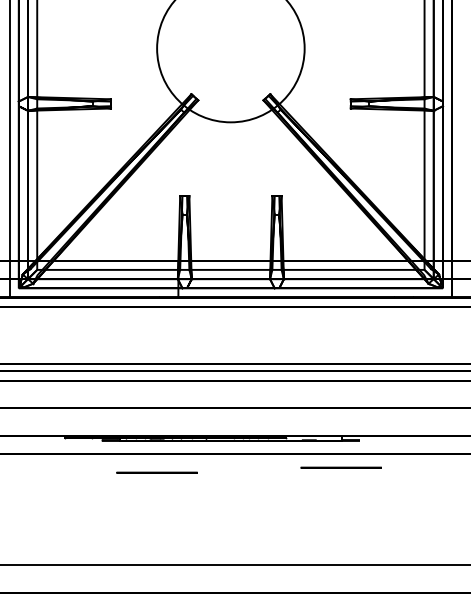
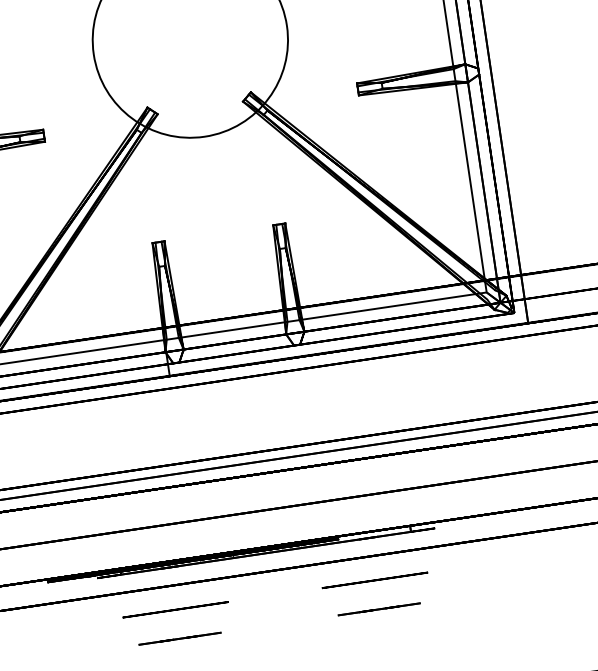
circle: (340, 467) -> (373, 580), moved
line: (156, 494) -> (179, 638), added
line: (308, 494) -> (378, 608), added

